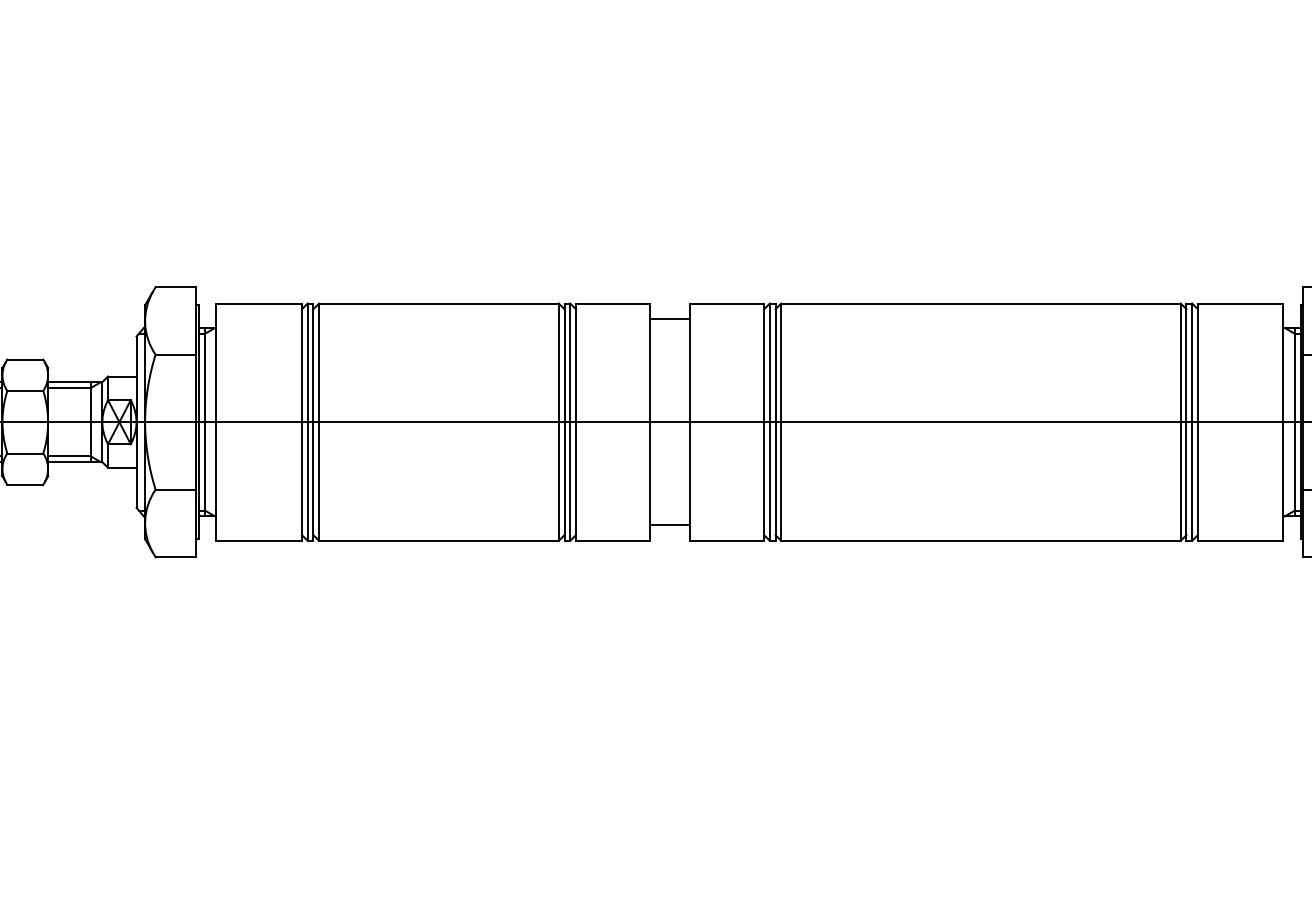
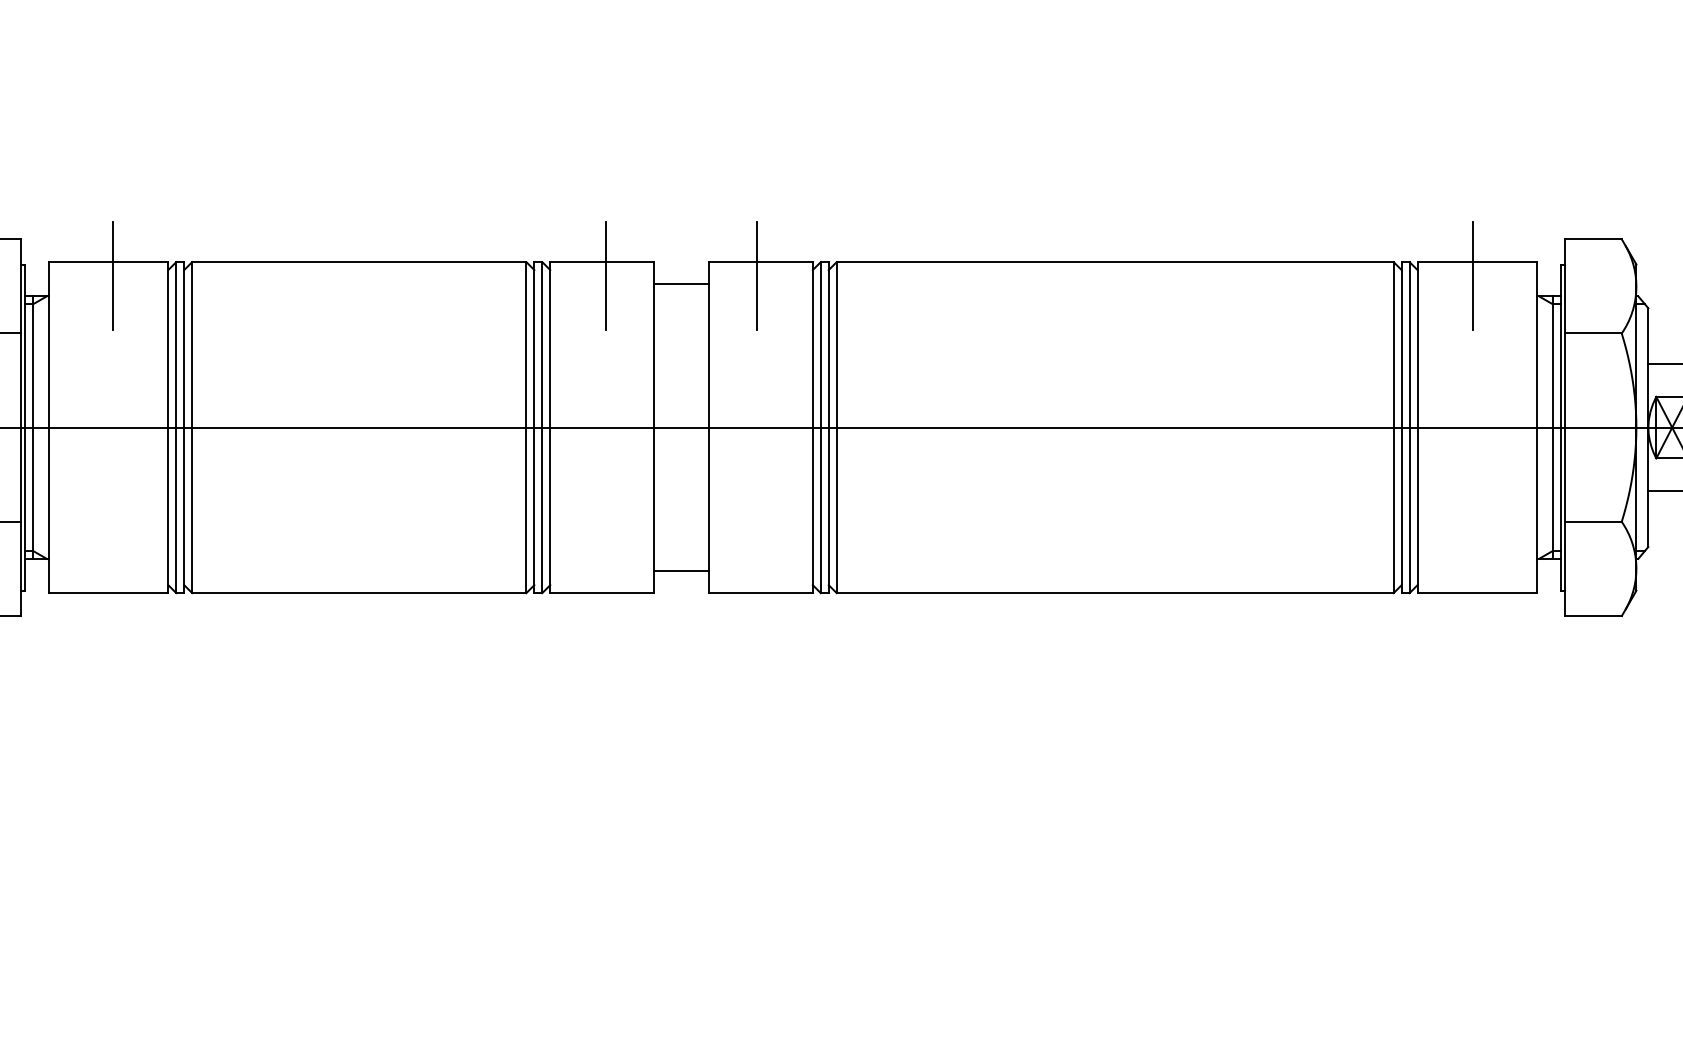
line: (262, 313) -> (113, 276), added
line: (615, 313) -> (605, 276), added
line: (724, 313) -> (757, 276), added
line: (1237, 313) -> (1472, 276), added

